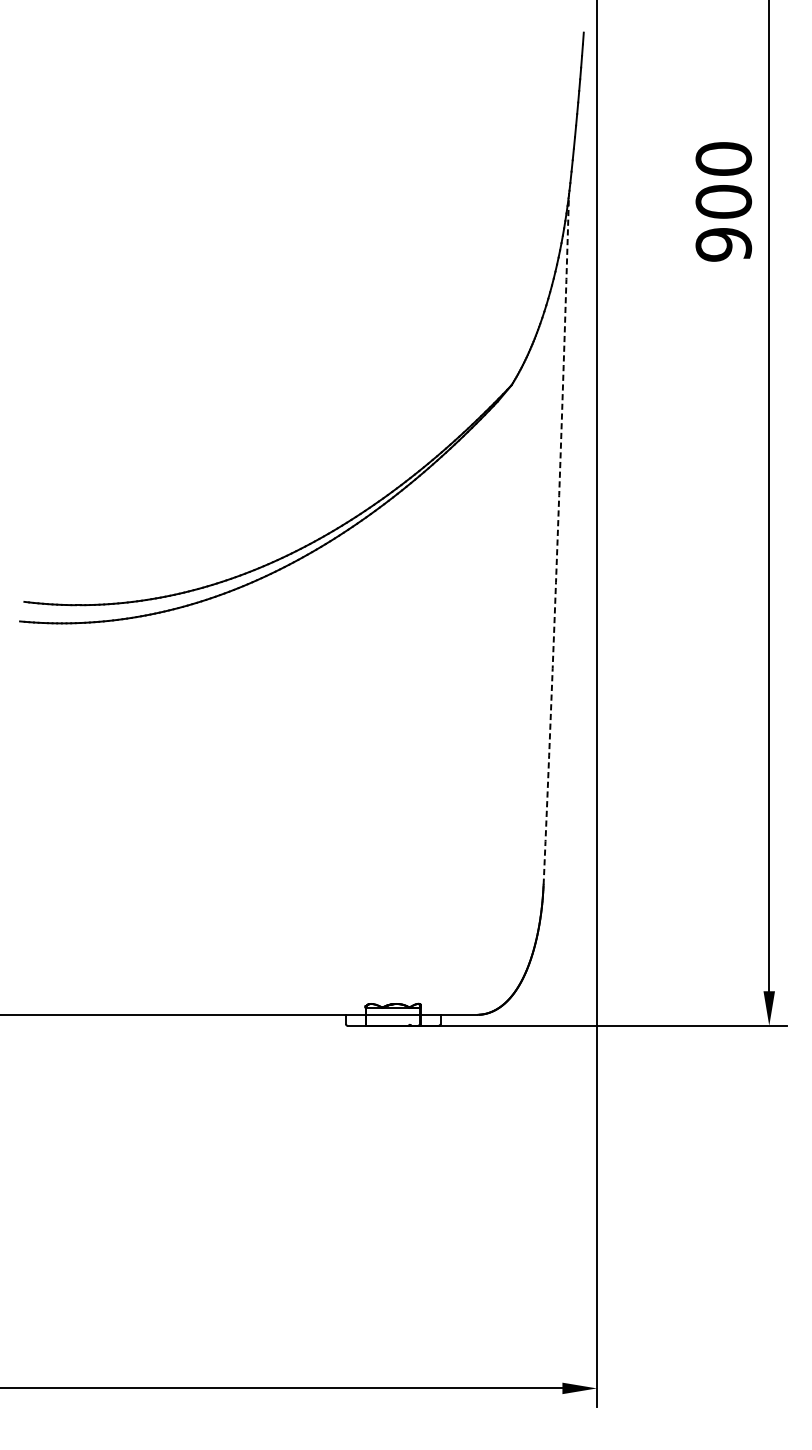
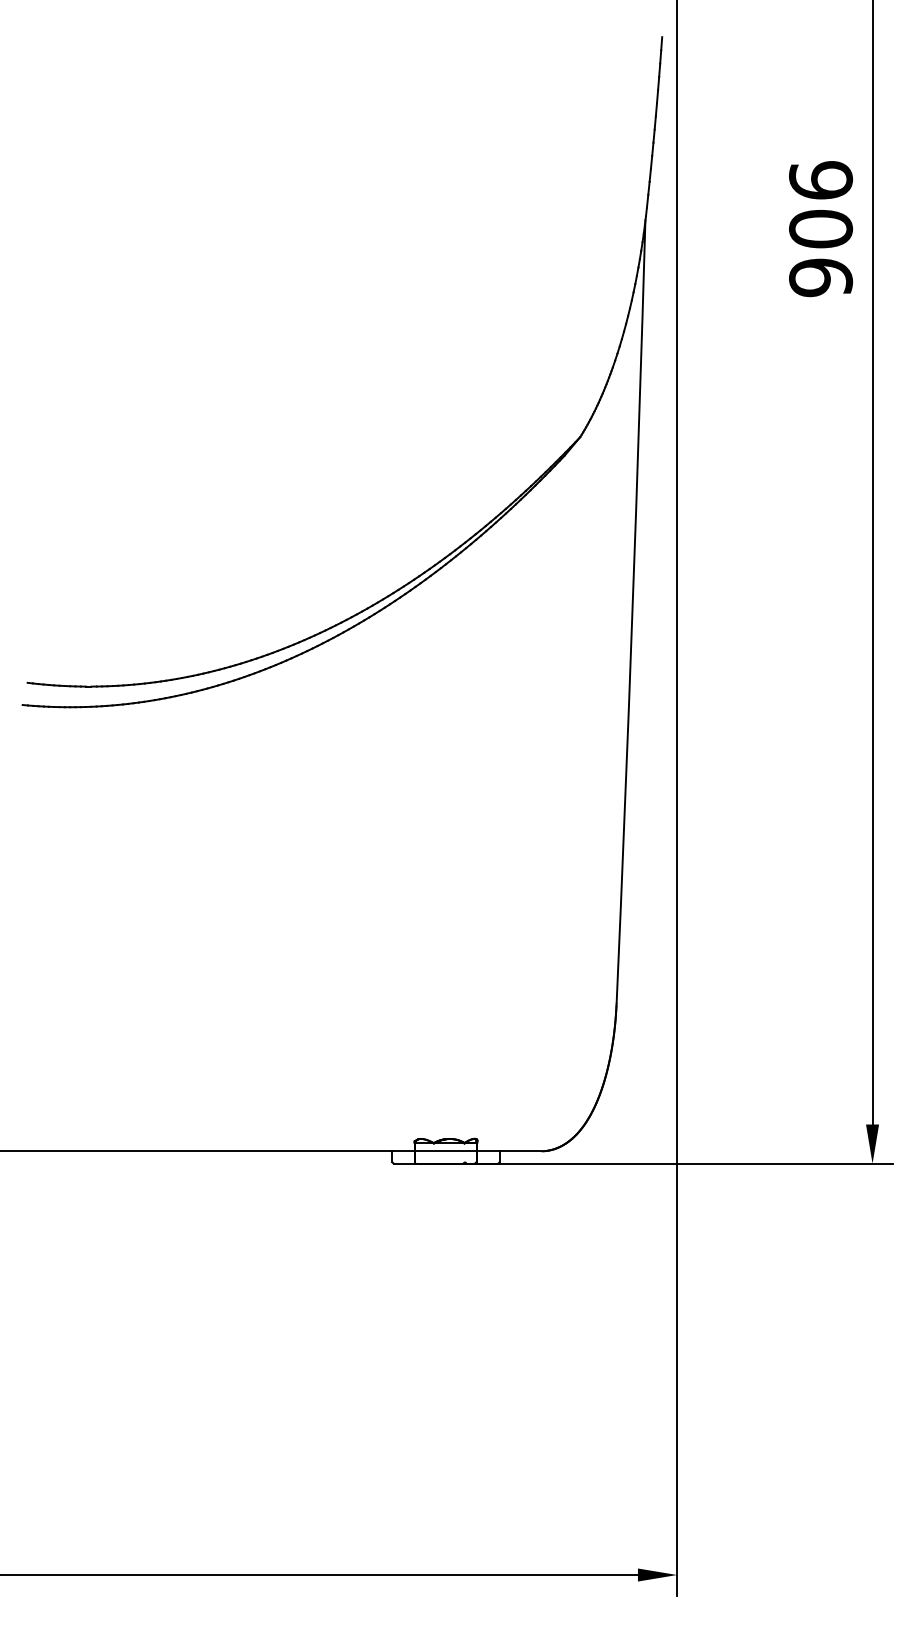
text: (723, 159) -> (820, 180), 900 -> 906
arc: (557, 538) -> (632, 611), dashed -> solid

